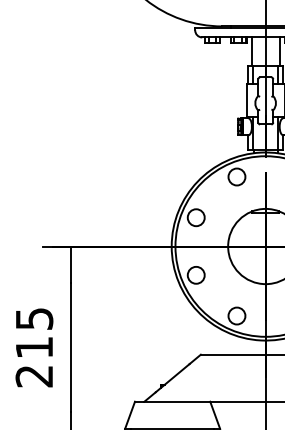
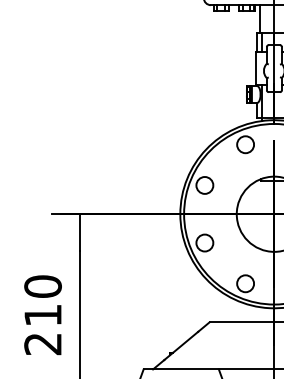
text: (34, 318) -> (43, 286), 215 -> 210

